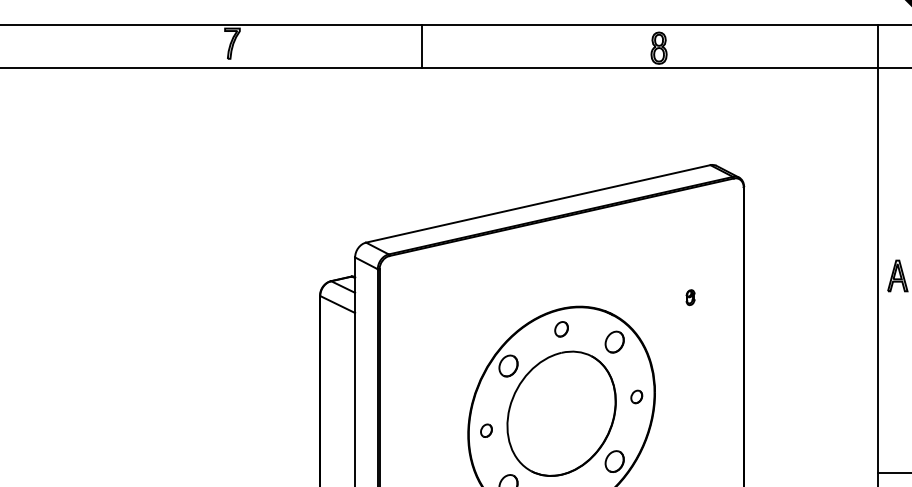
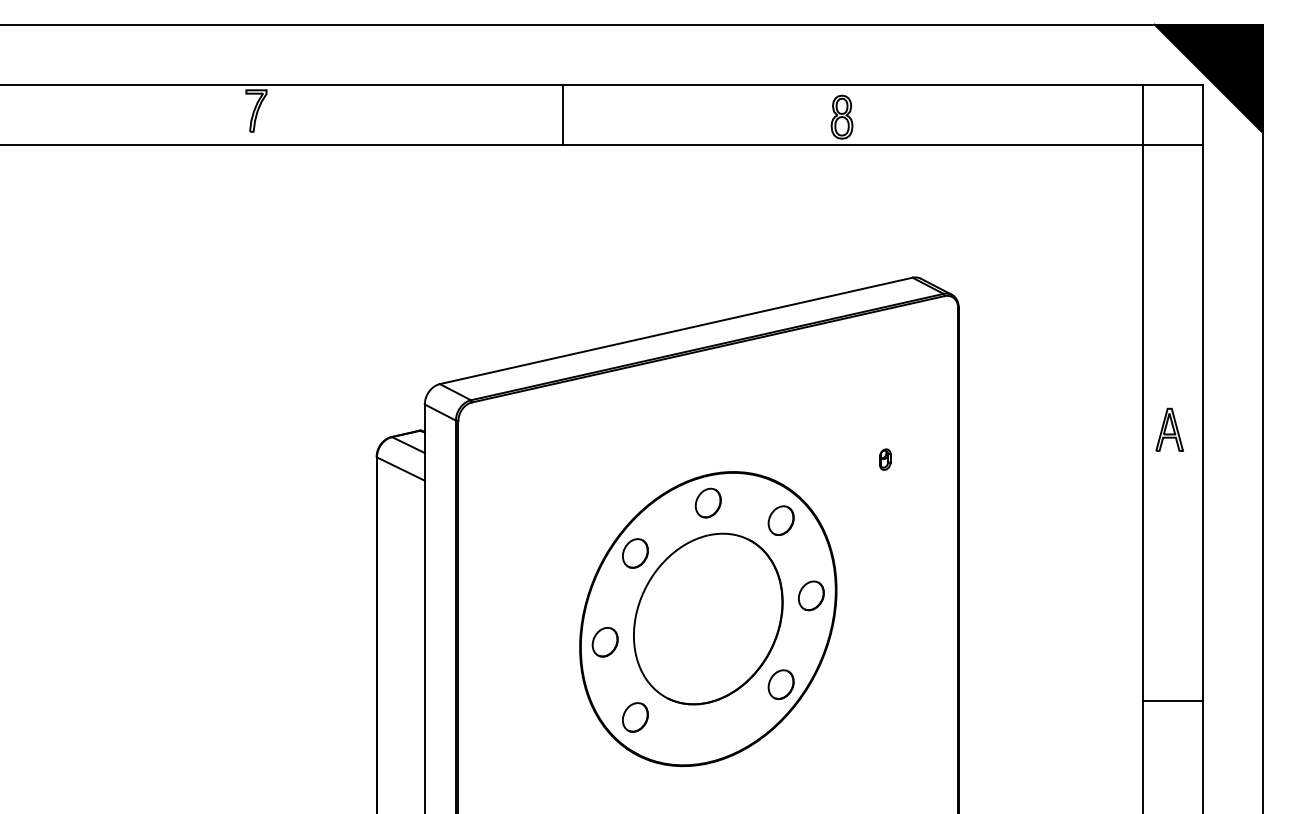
line: (421, 46) -> (563, 114), moved
part: (561, 328) -> (707, 502), size x1.43
part: (636, 396) -> (811, 595), size x1.67
part: (486, 430) -> (604, 642), size x1.67

